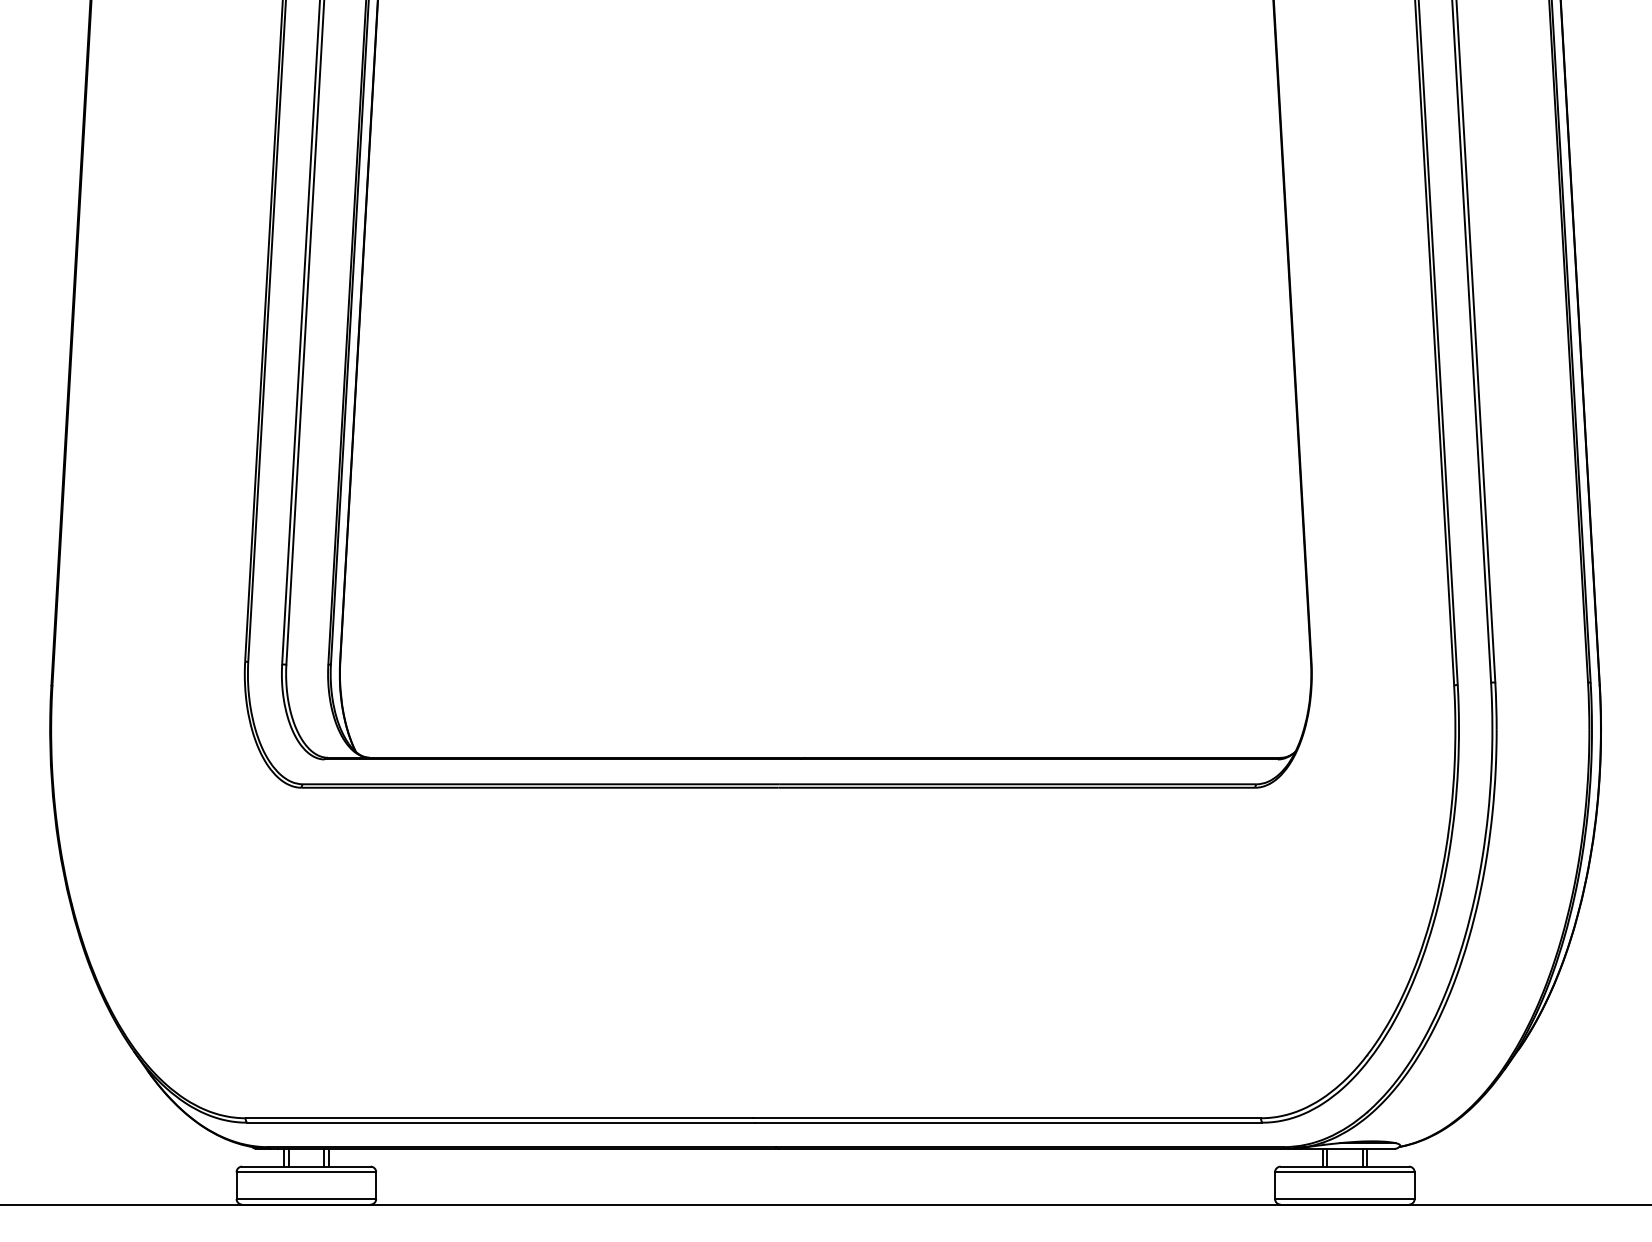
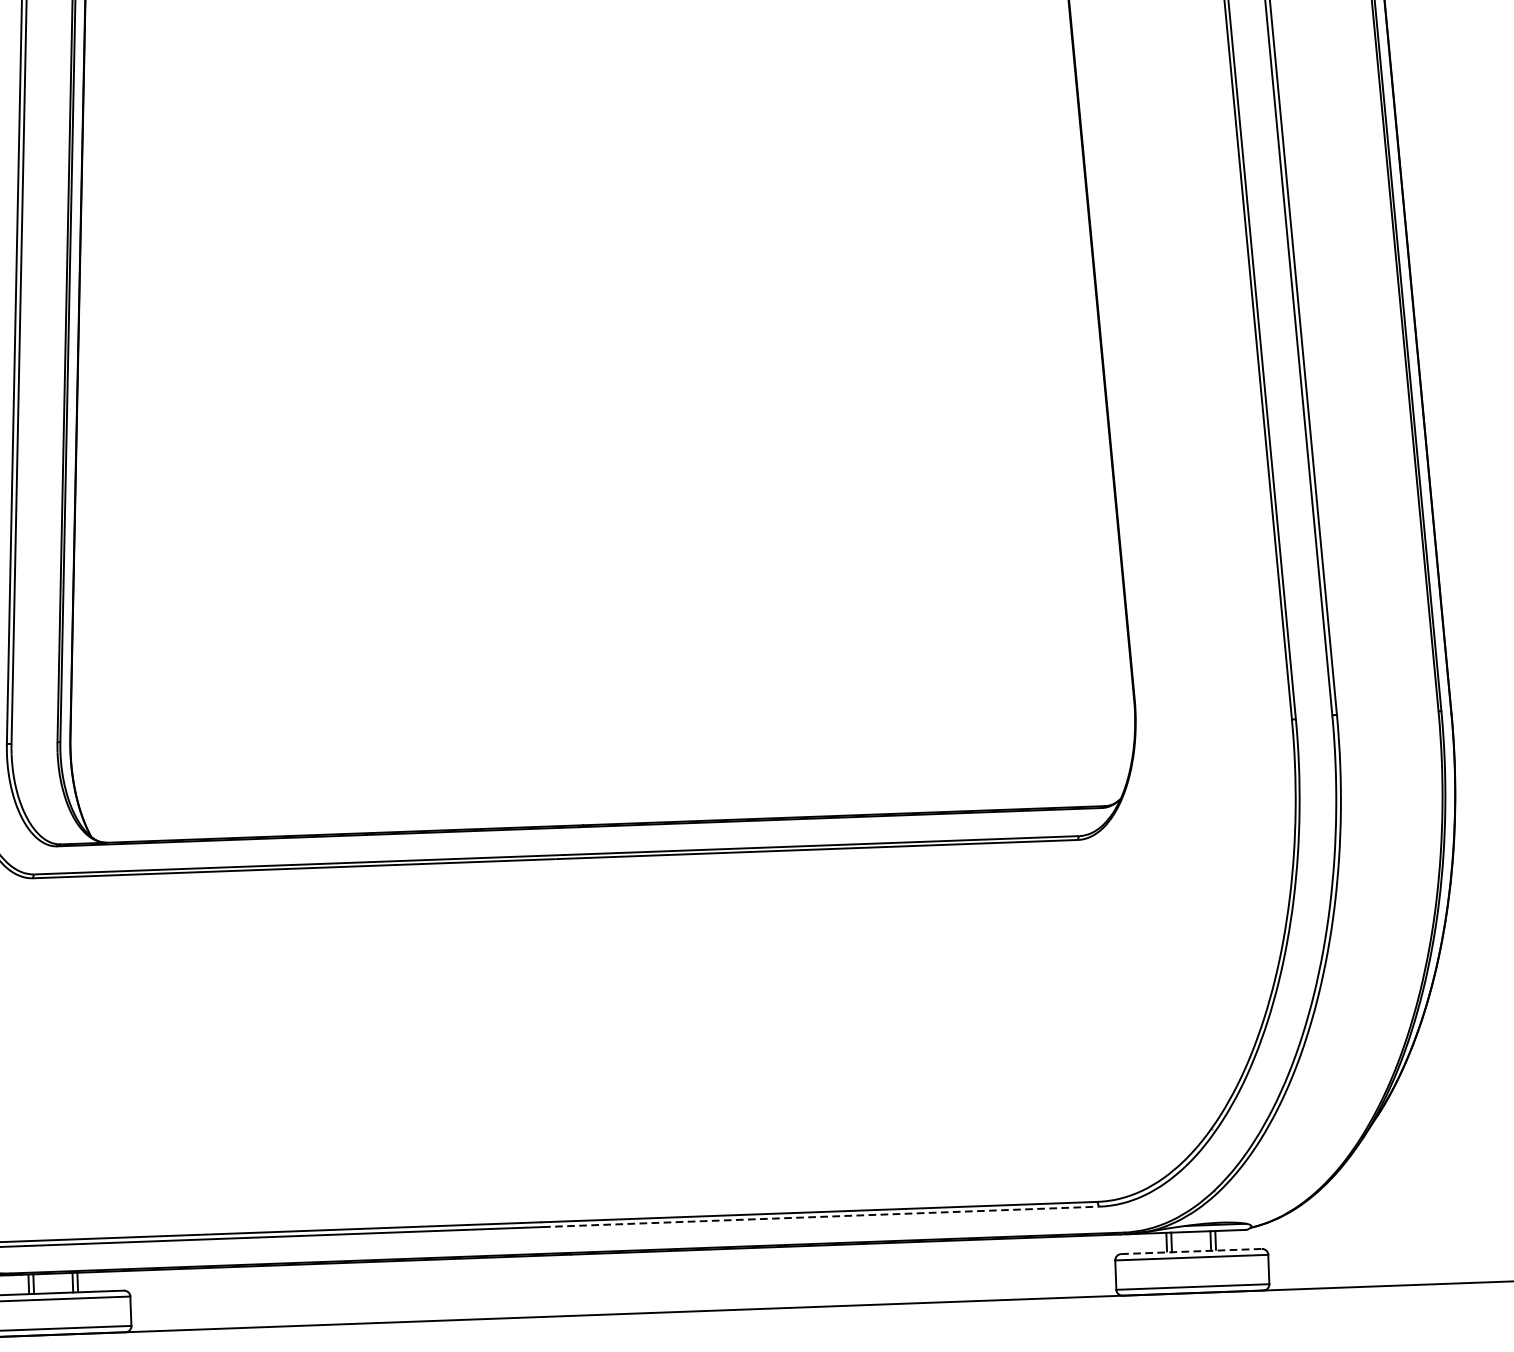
line: (1008, 1122) -> (821, 1216), solid -> dashed
line: (1345, 1166) -> (1192, 1251), solid -> dashed

